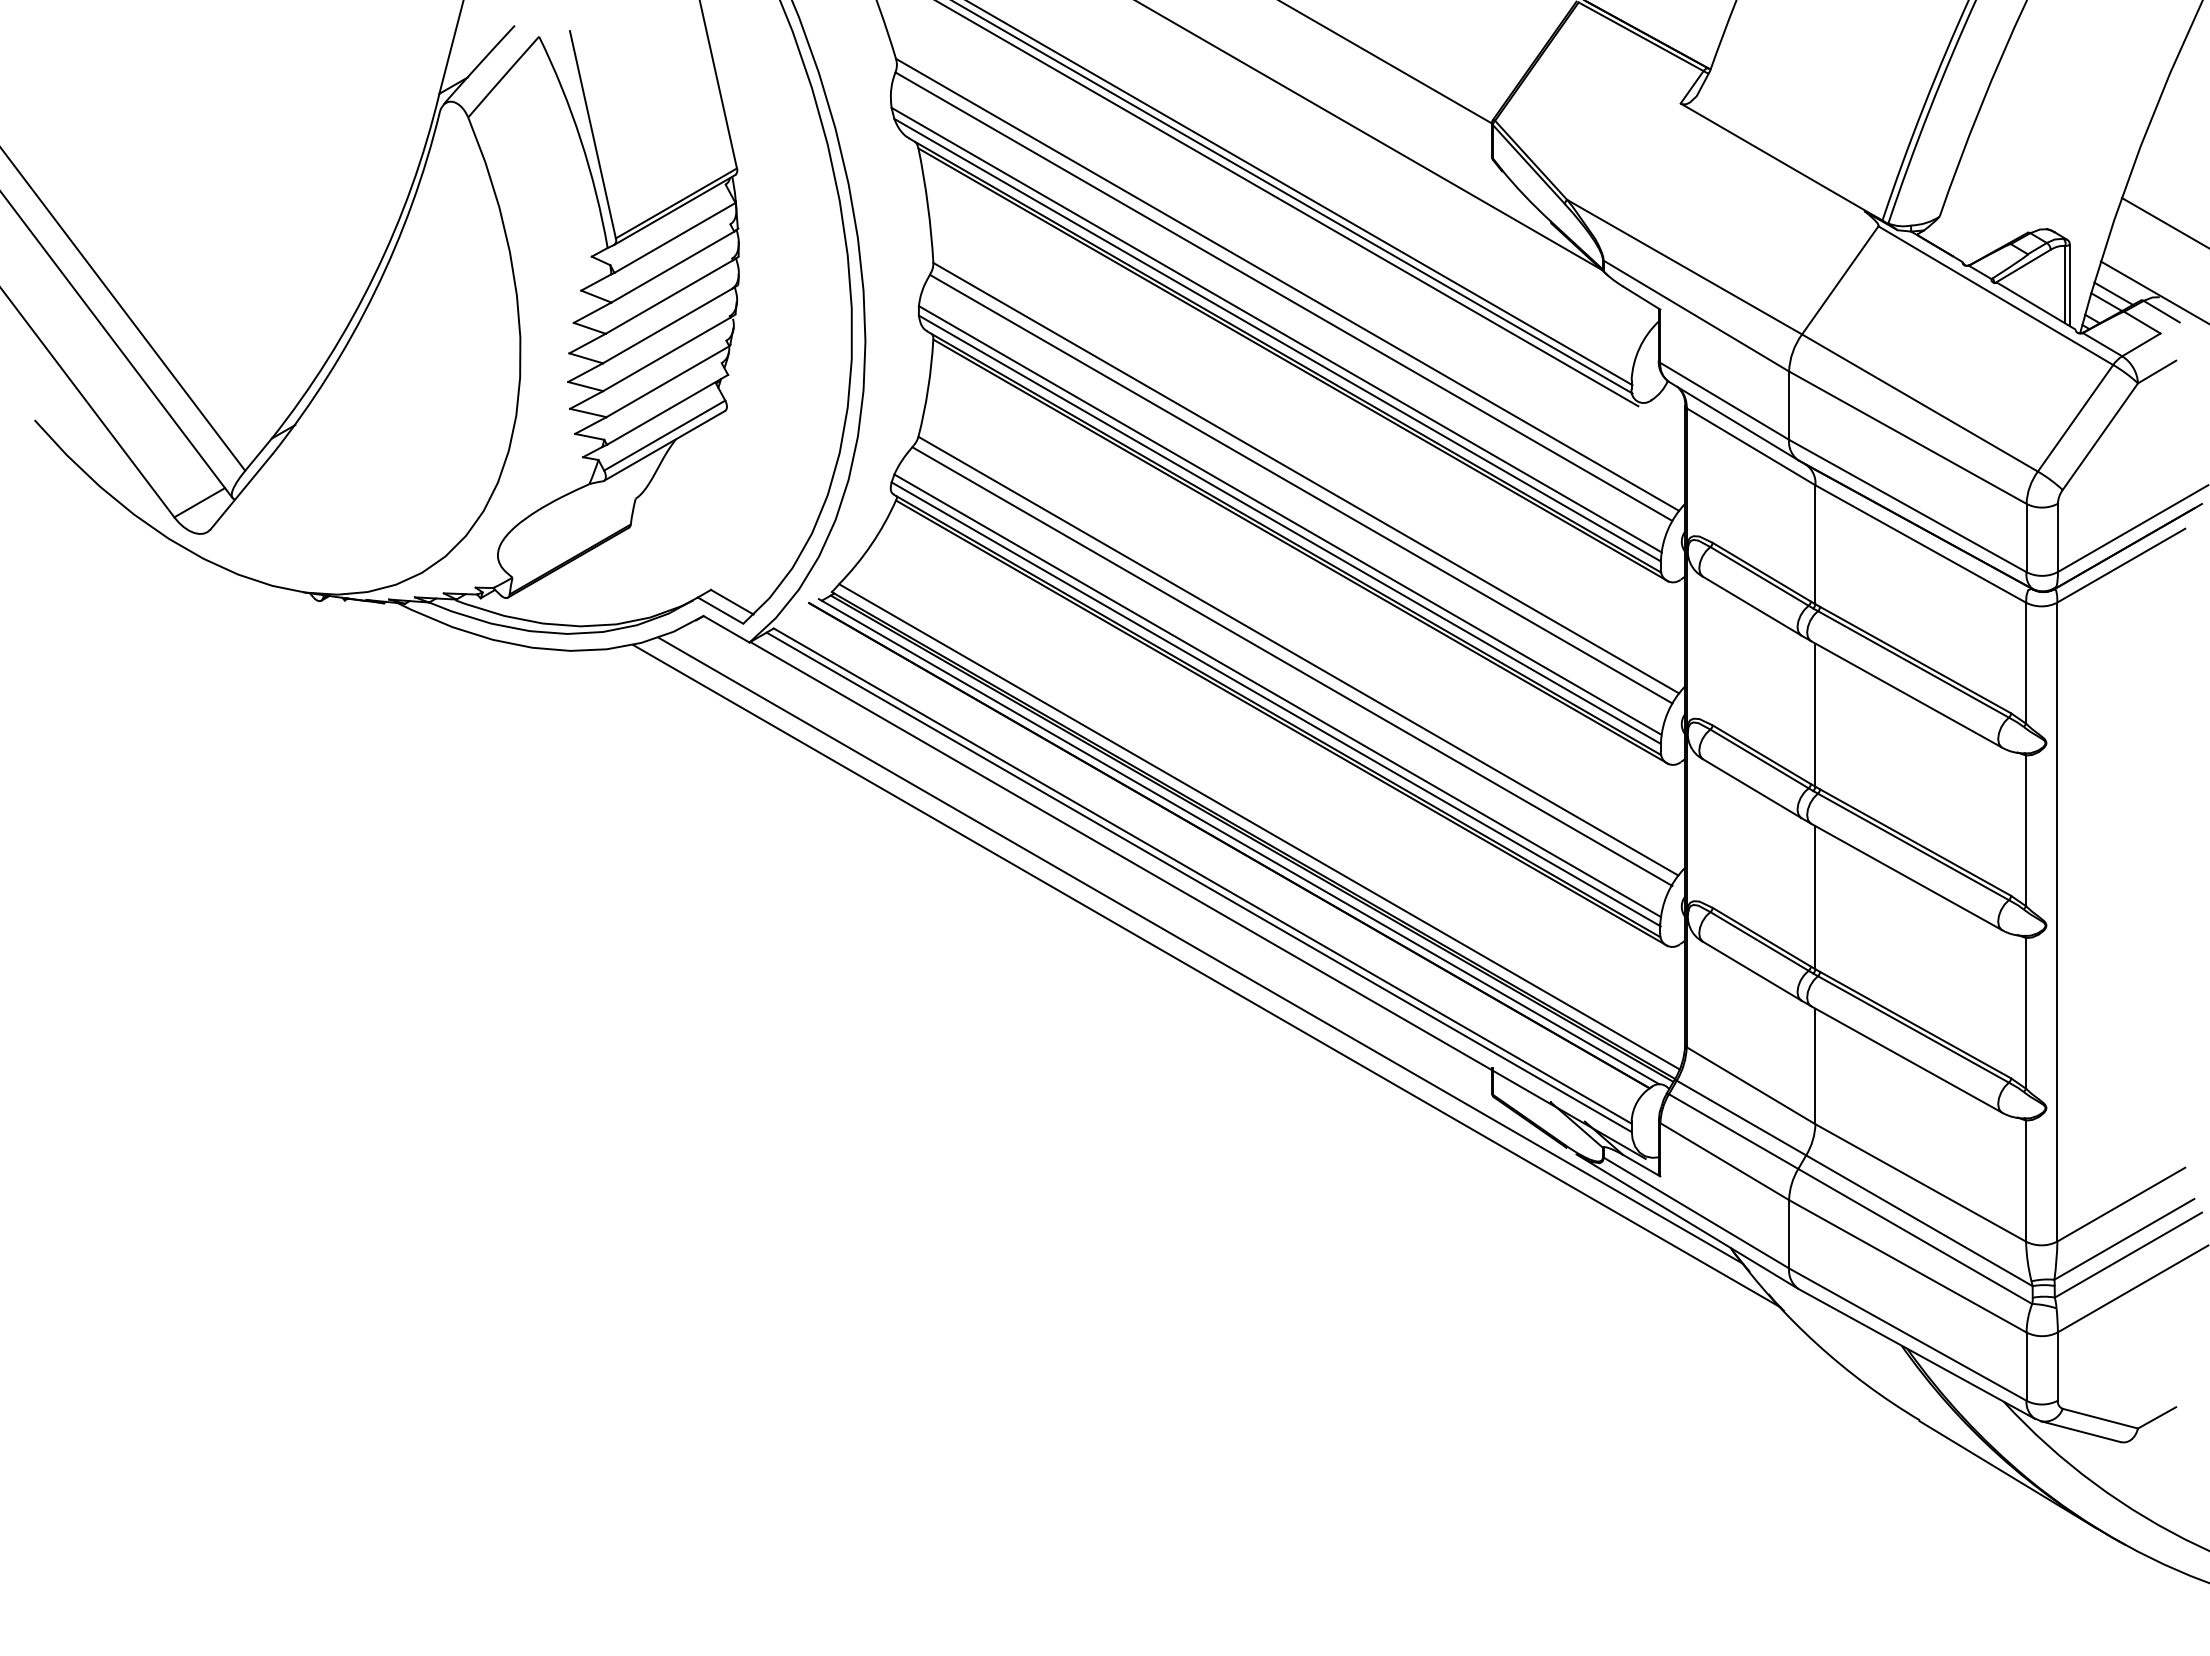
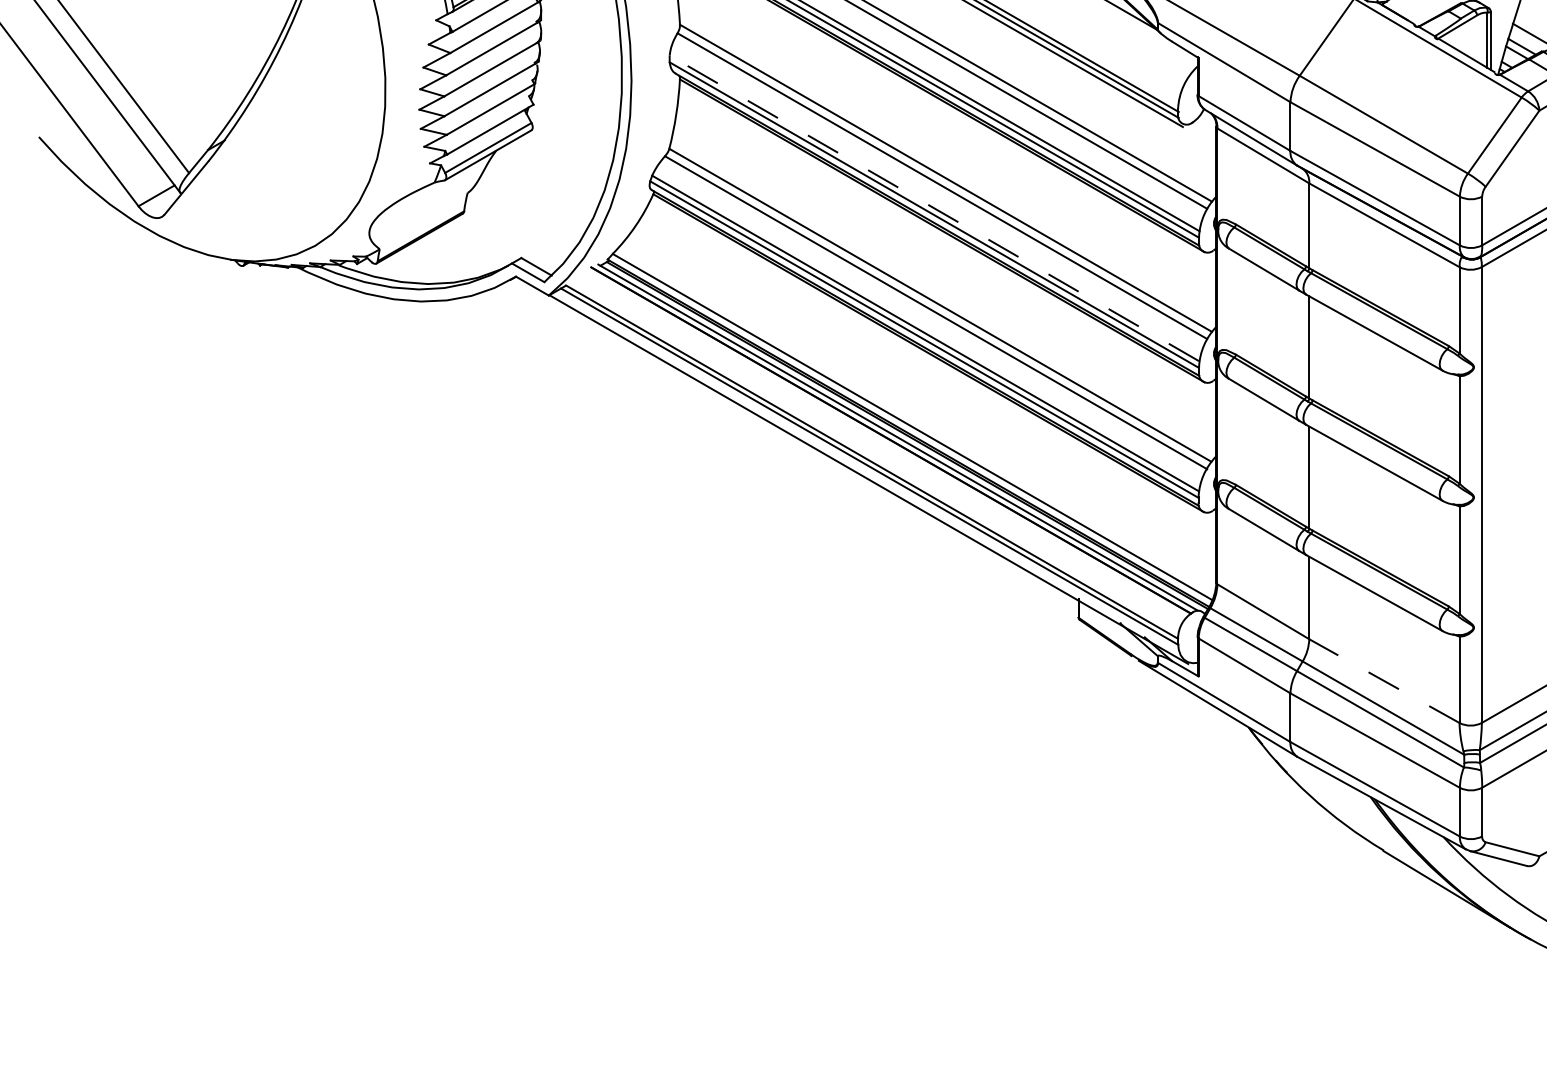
line: (1289, 520) -> (934, 208), solid -> dashed
line: (1200, 950) -> (870, 515), removed
line: (1206, 975) -> (874, 533), removed
line: (1920, 1182) -> (1384, 680), solid -> dashed

